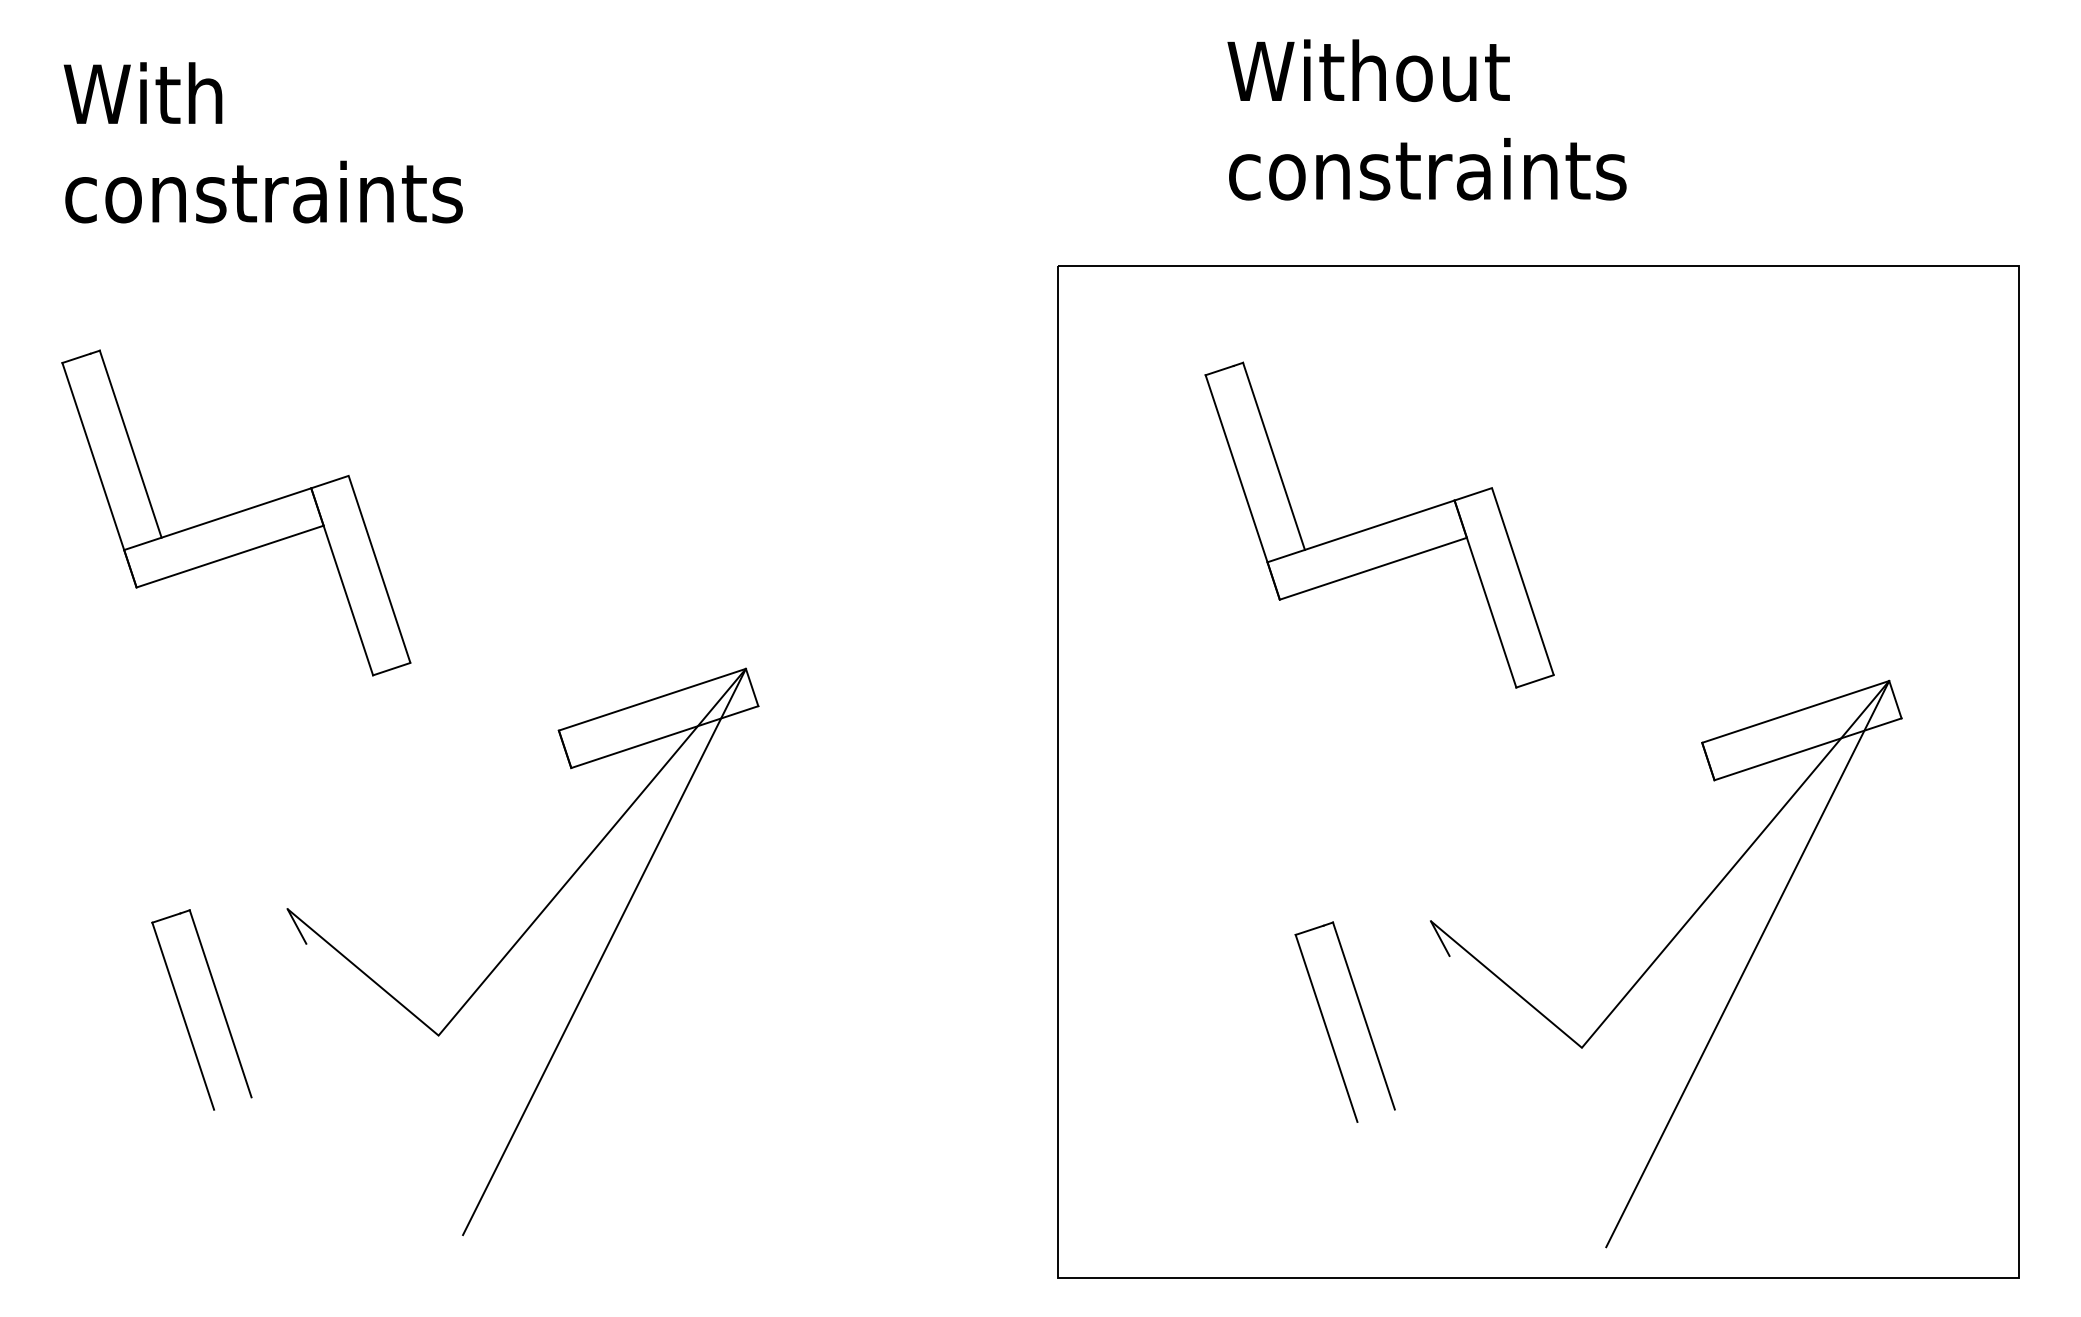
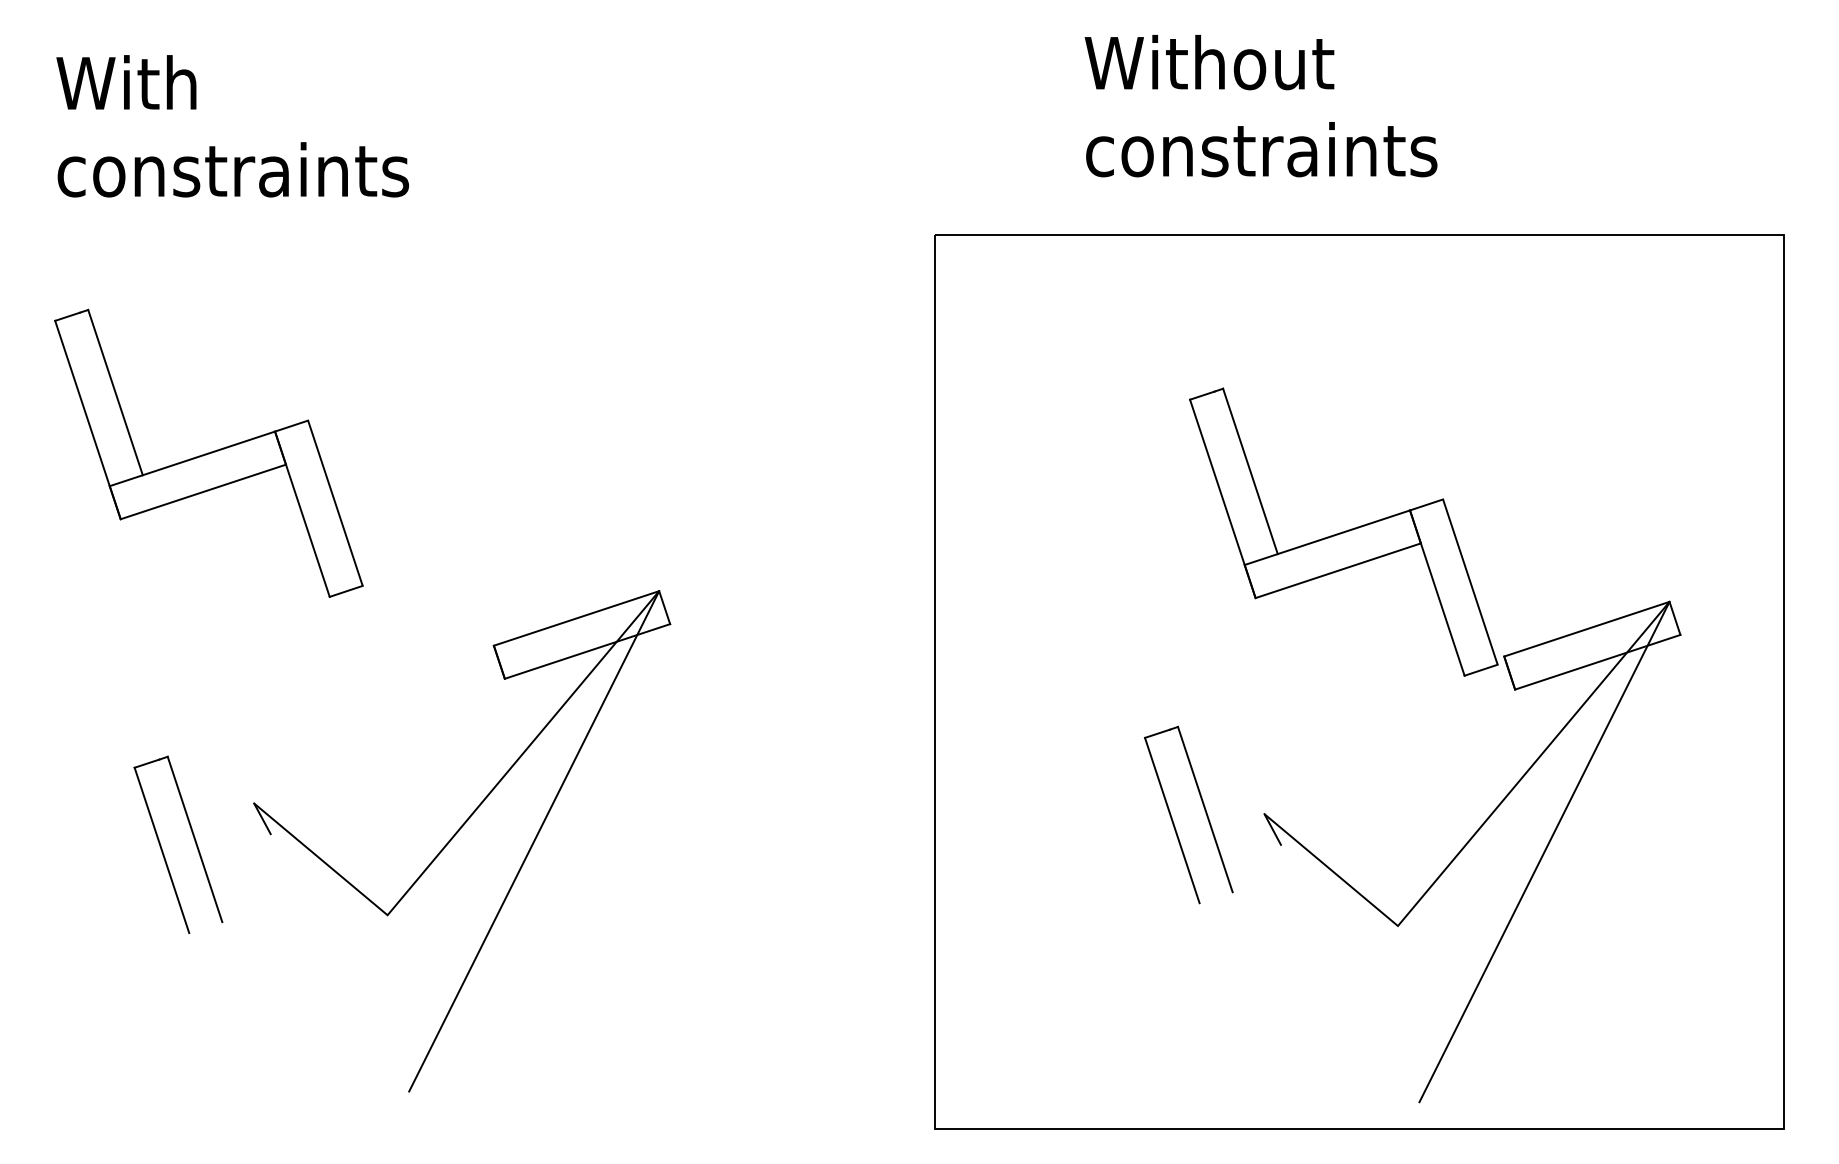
part: (1379, 524) -> (1343, 531), moved
part: (184, 1016) -> (163, 850), moved
part: (1327, 1027) -> (1173, 819), moved

